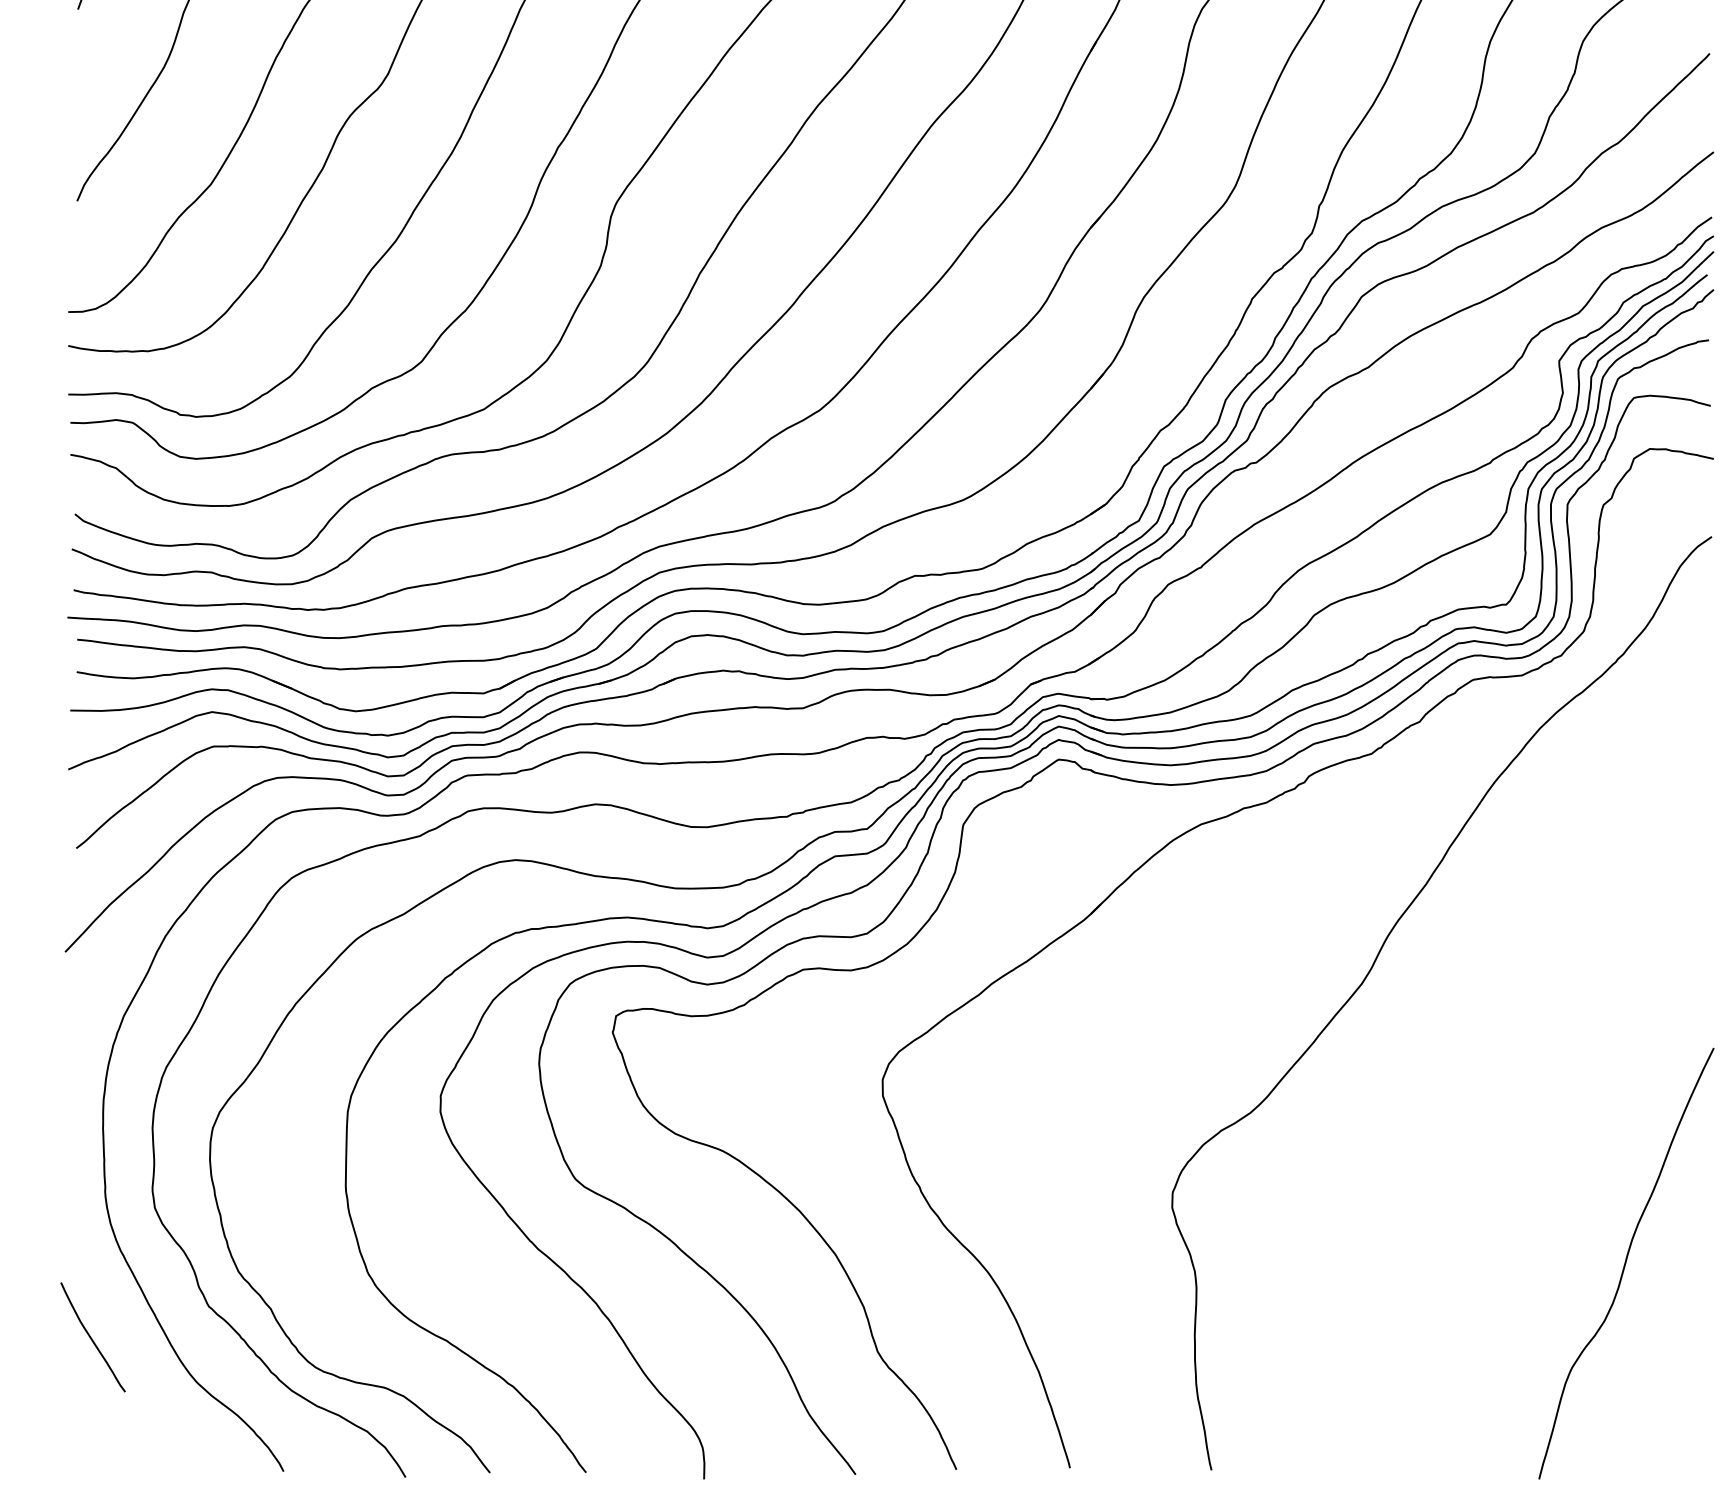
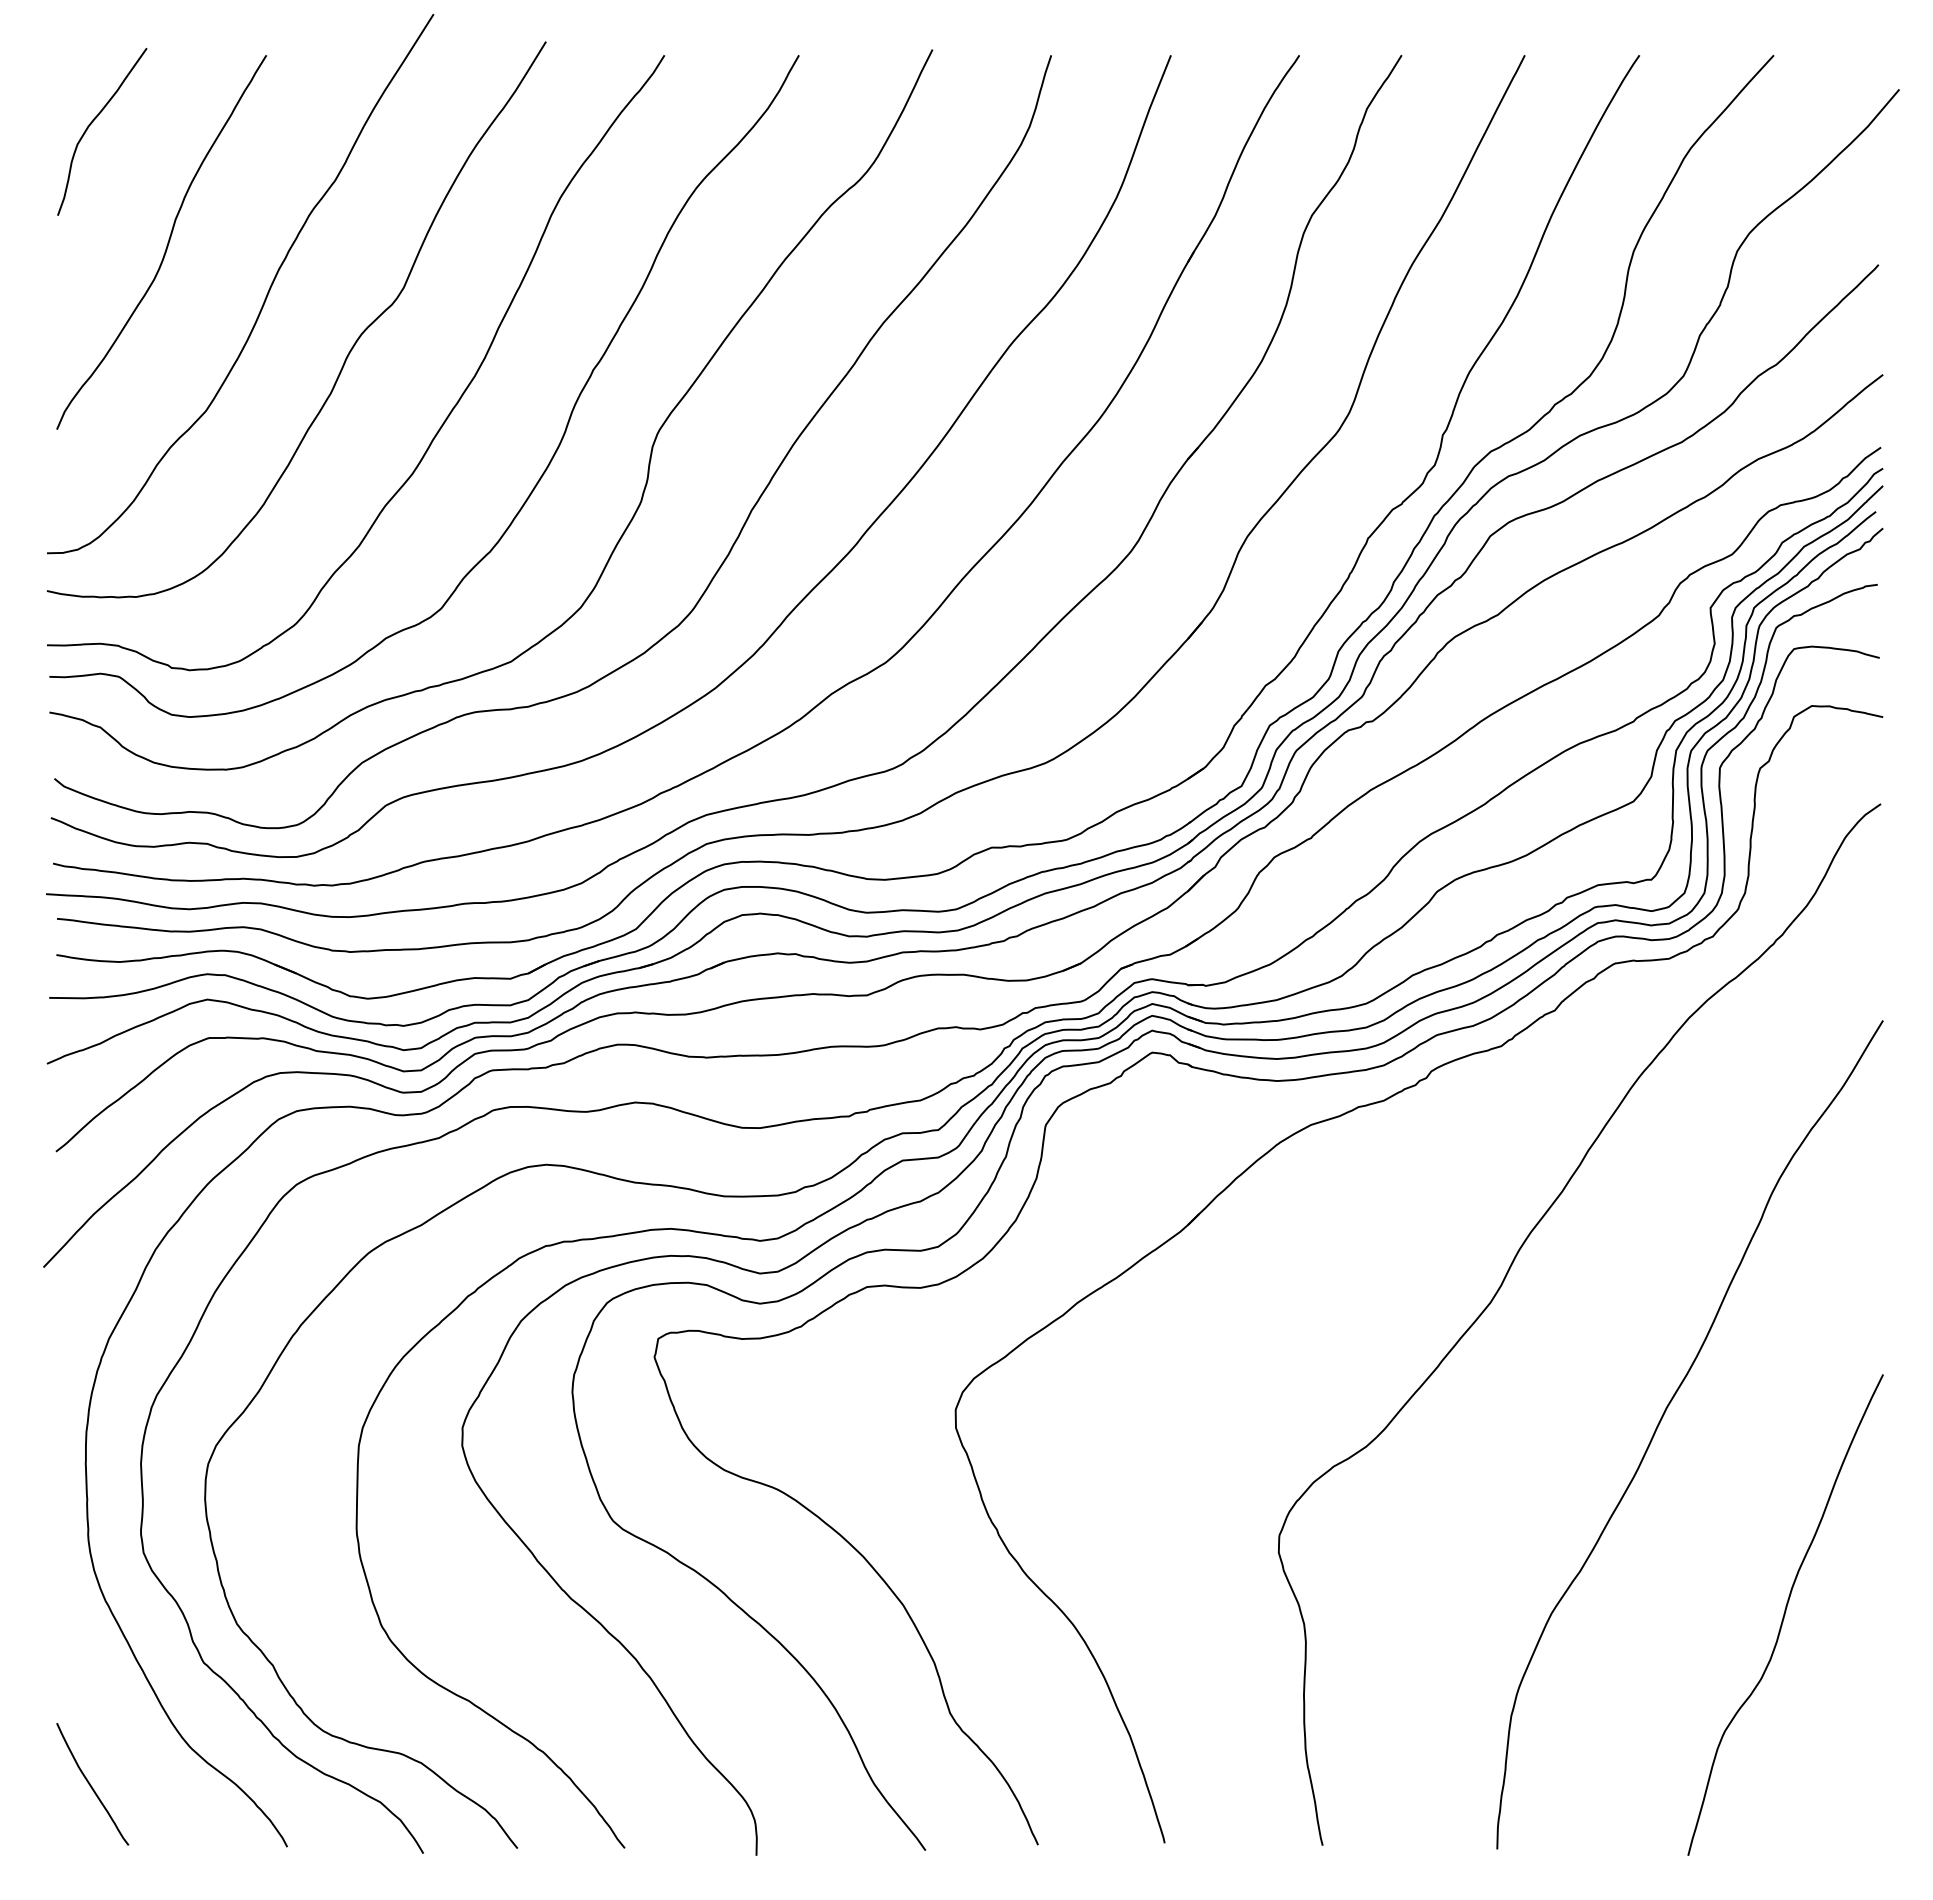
curve: (1515, 1090) -> (1661, 1421), added
curve: (92, 1338) -> (91, 1785), moved

